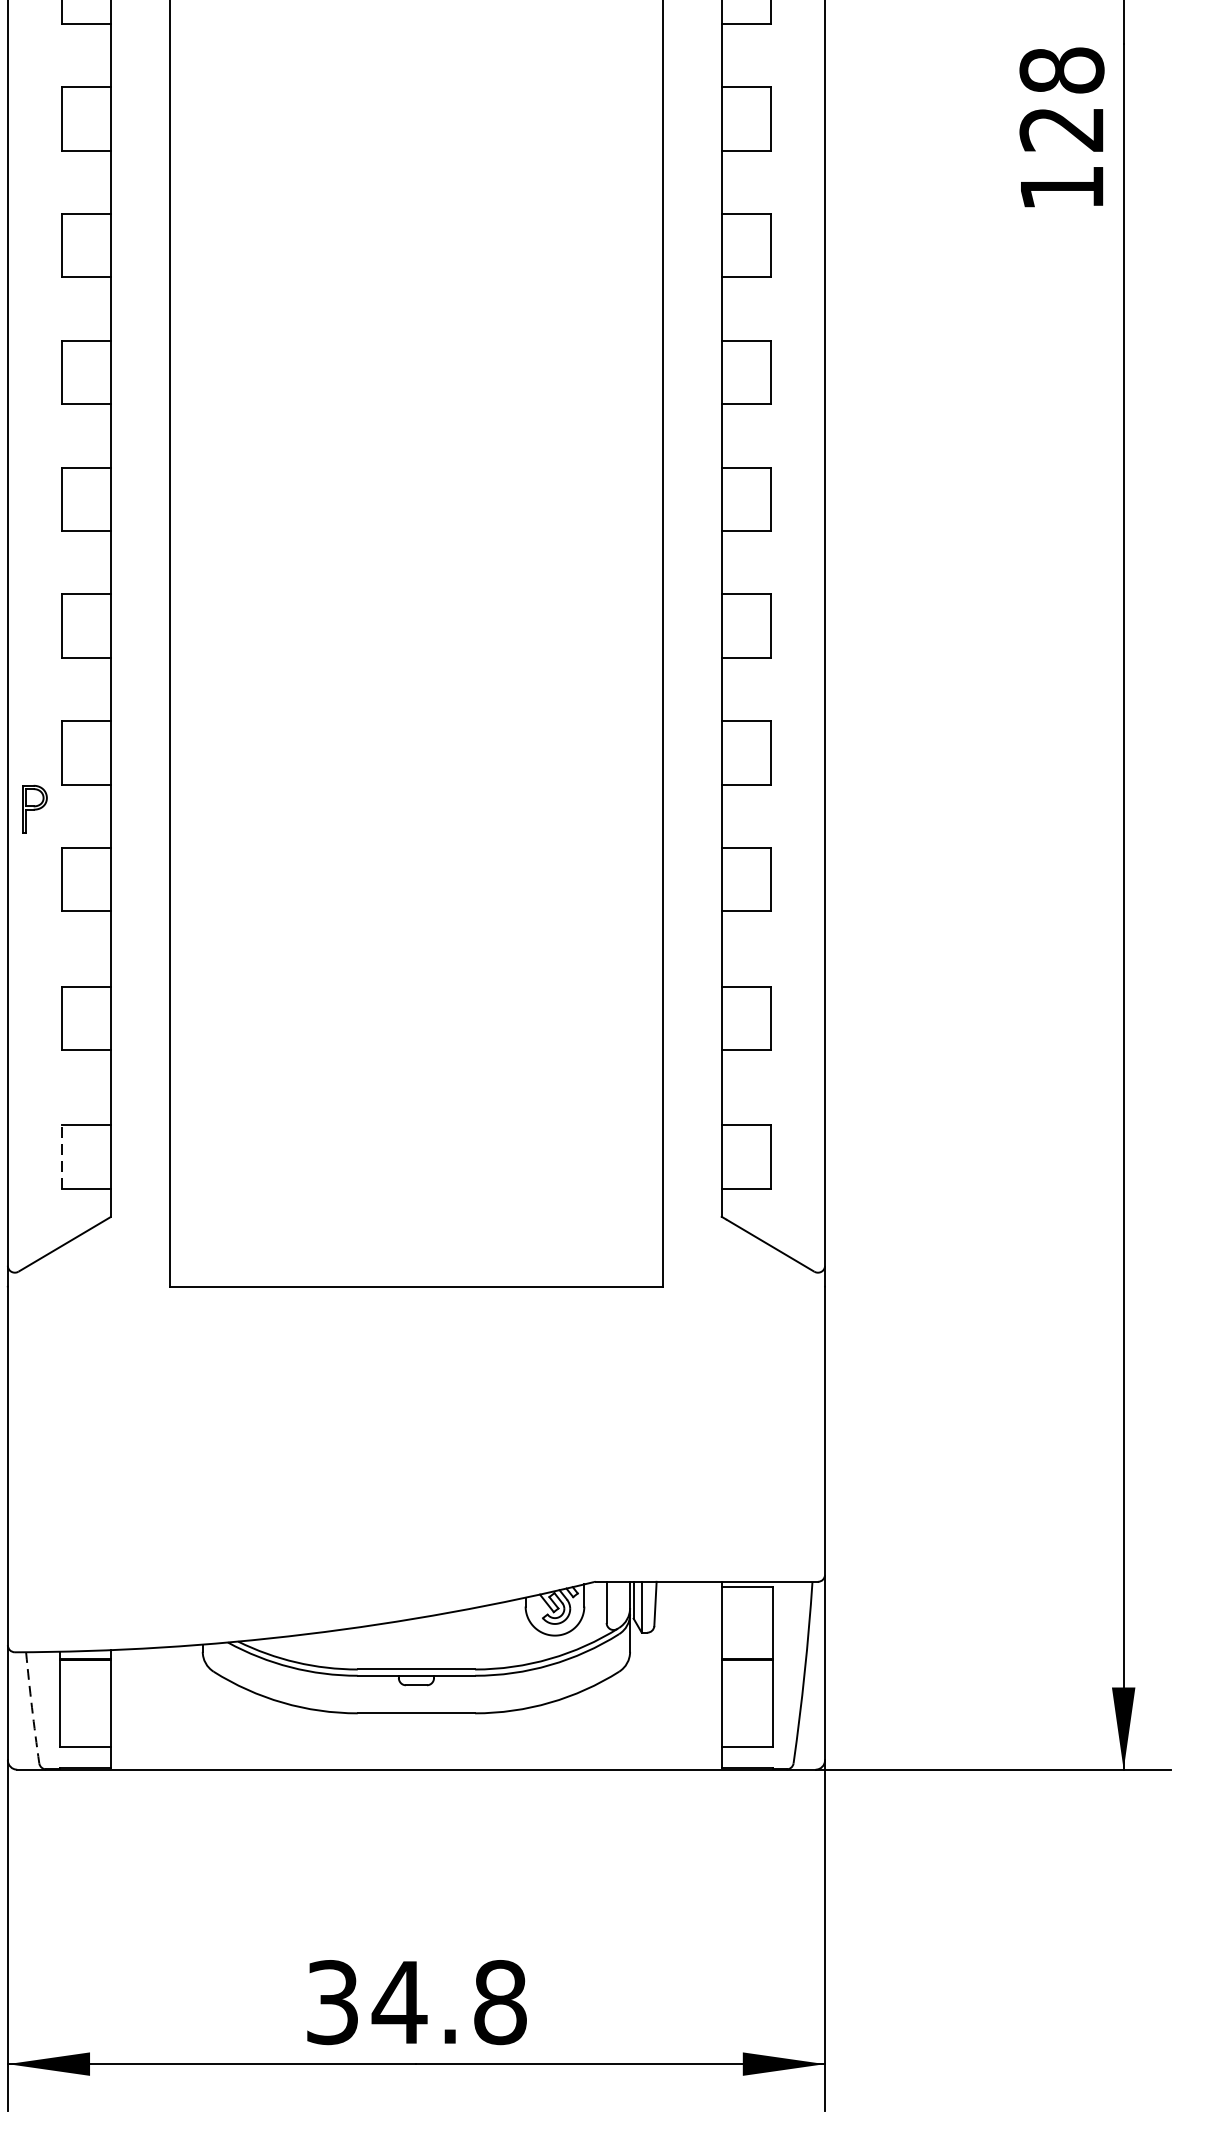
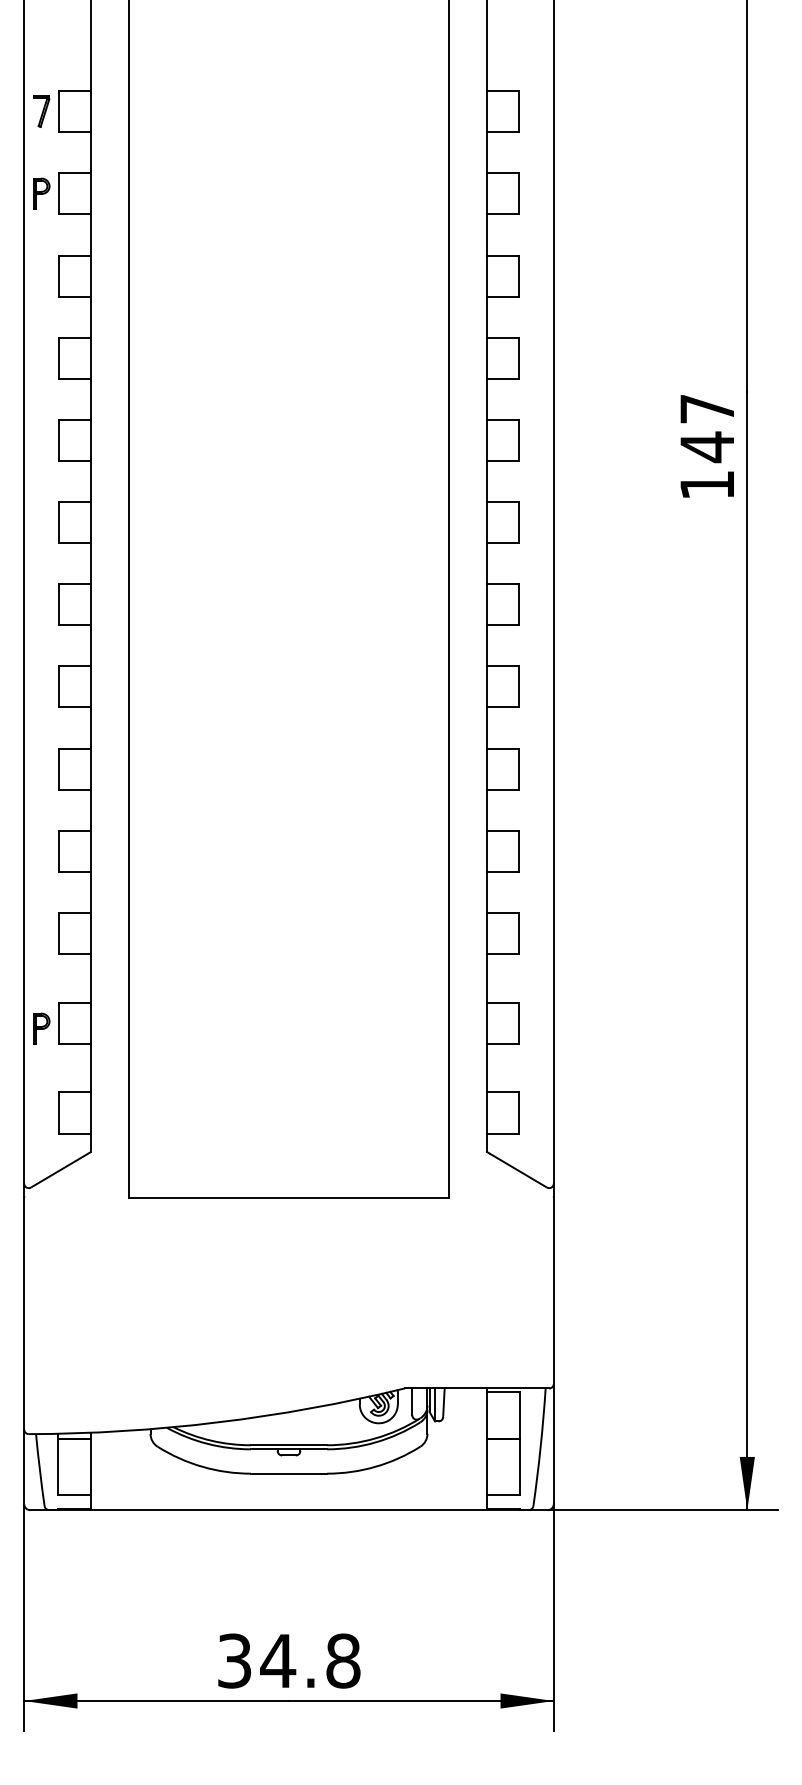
text: (1060, 100) -> (706, 428), 128 -> 147
part: (34, 808) -> (41, 1028), moved
line: (62, 1157) -> (59, 1113), dashed -> solid
arc: (31, 1708) -> (39, 1470), dashed -> solid

